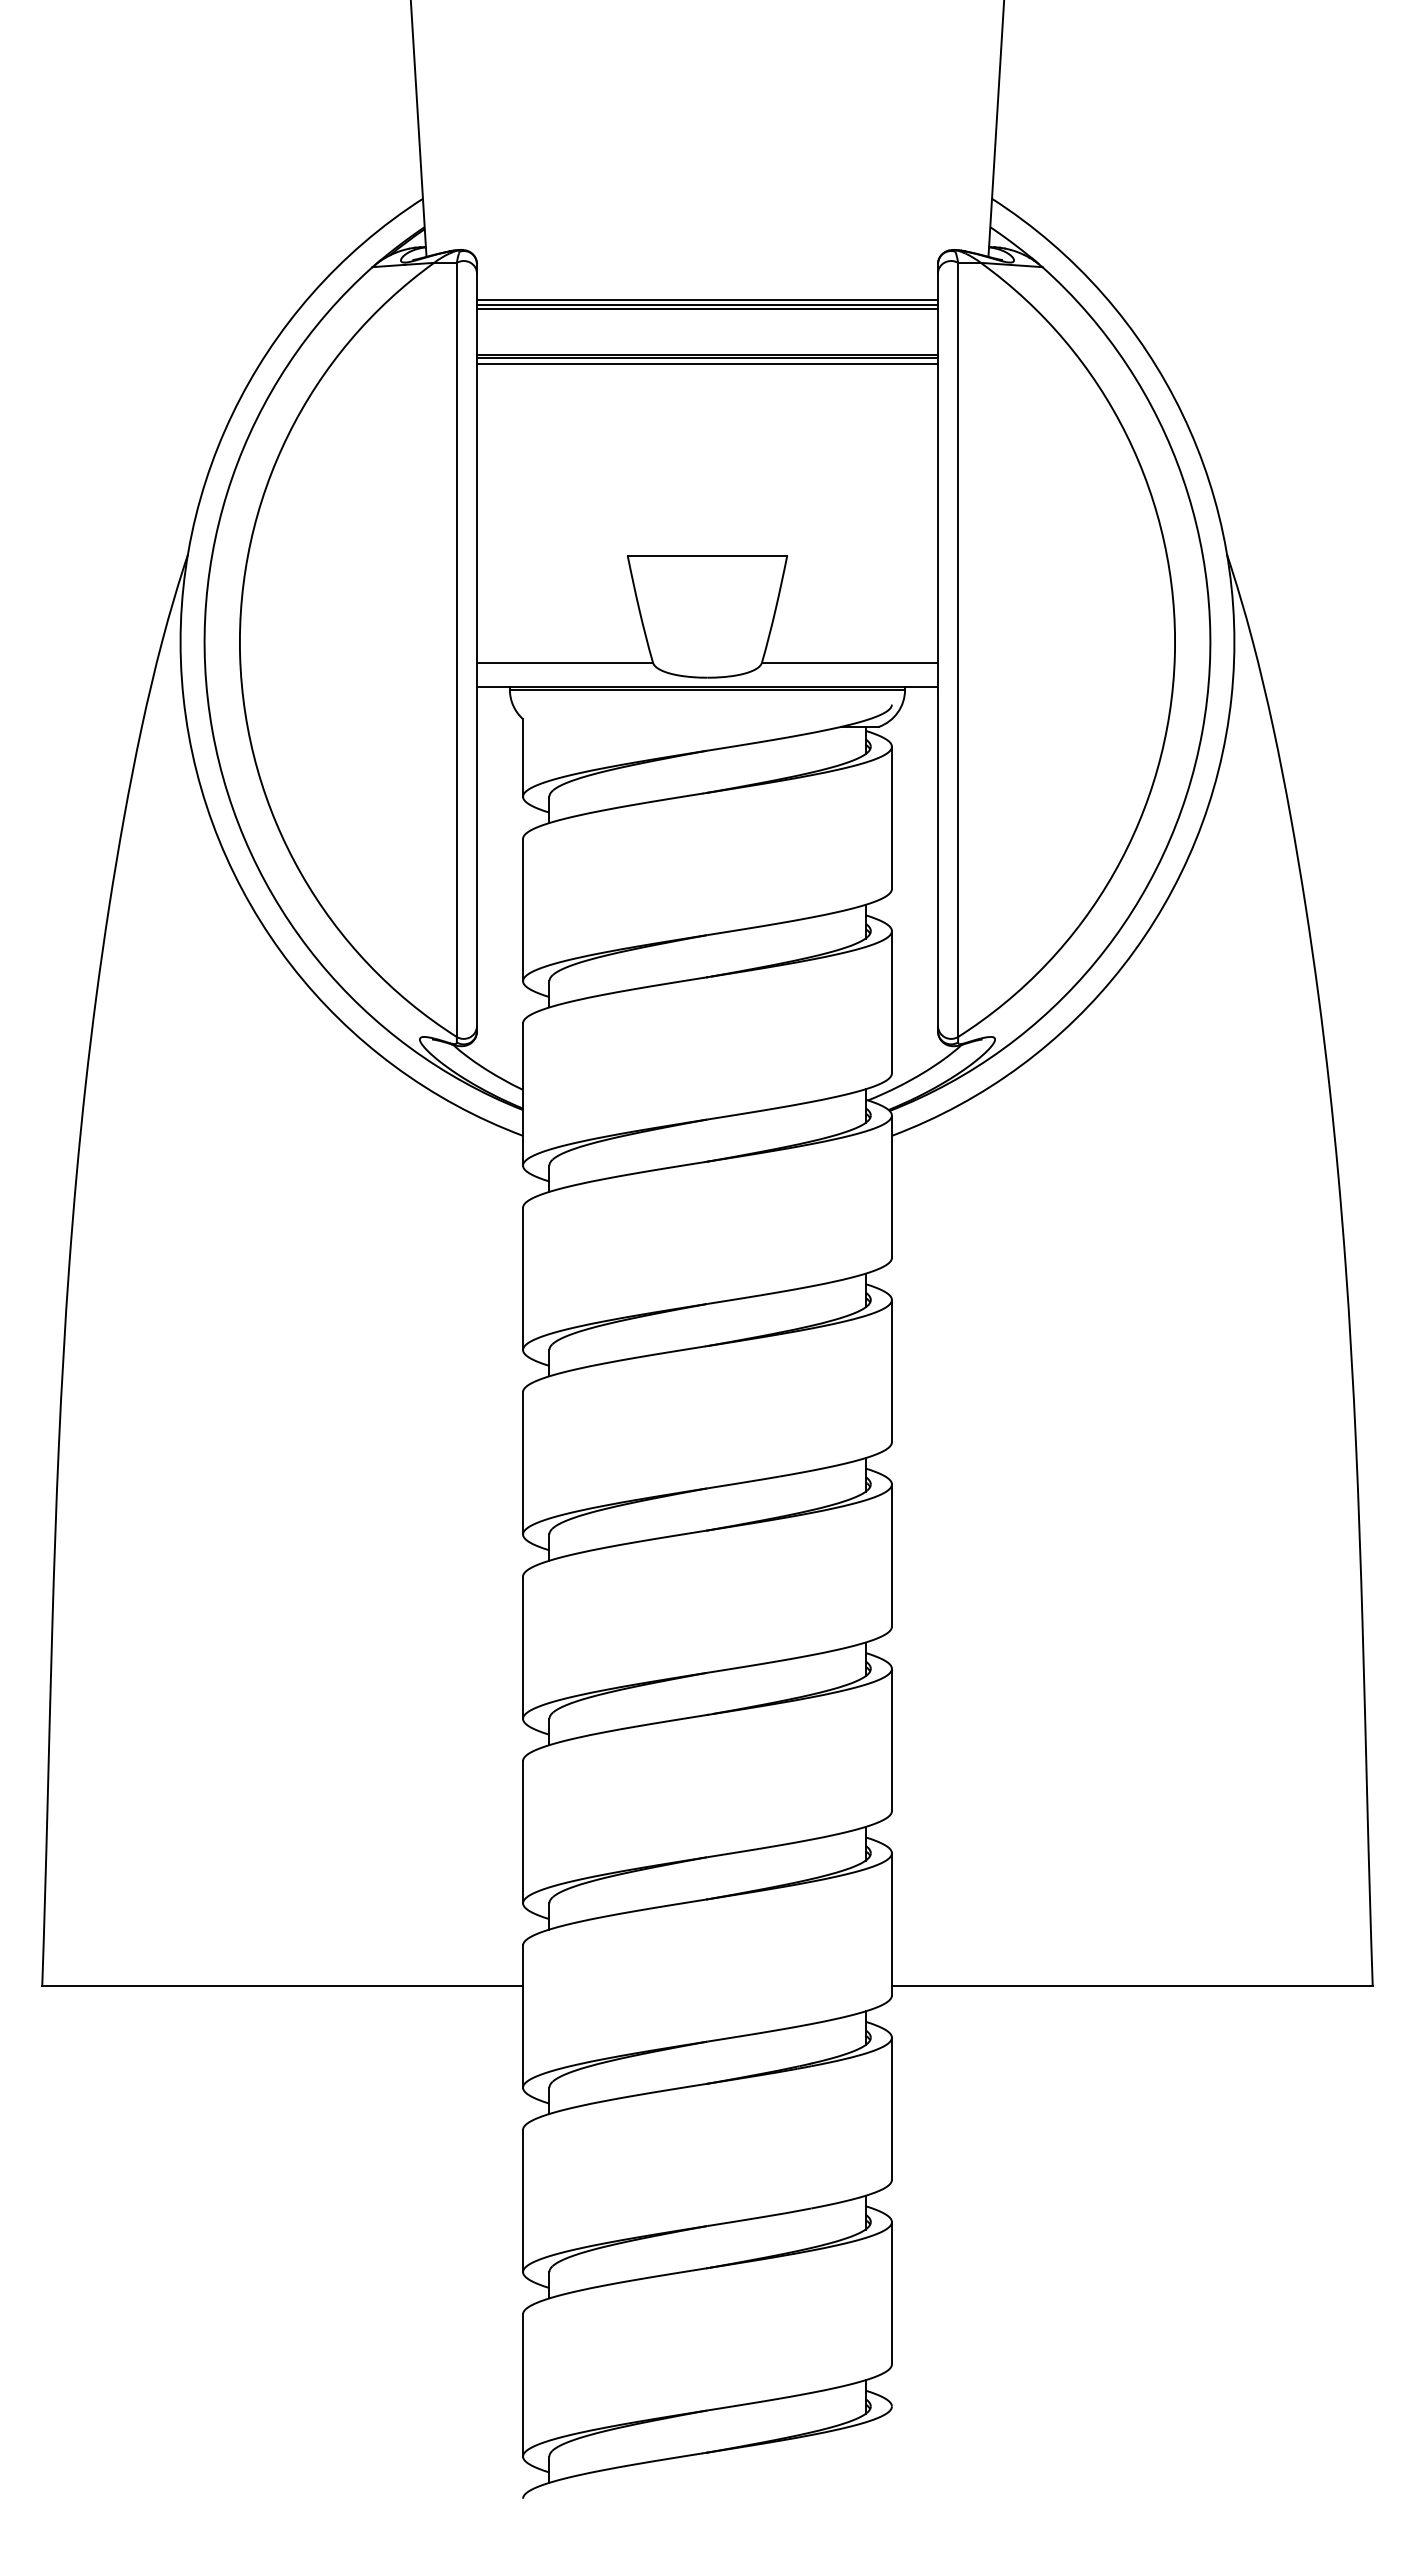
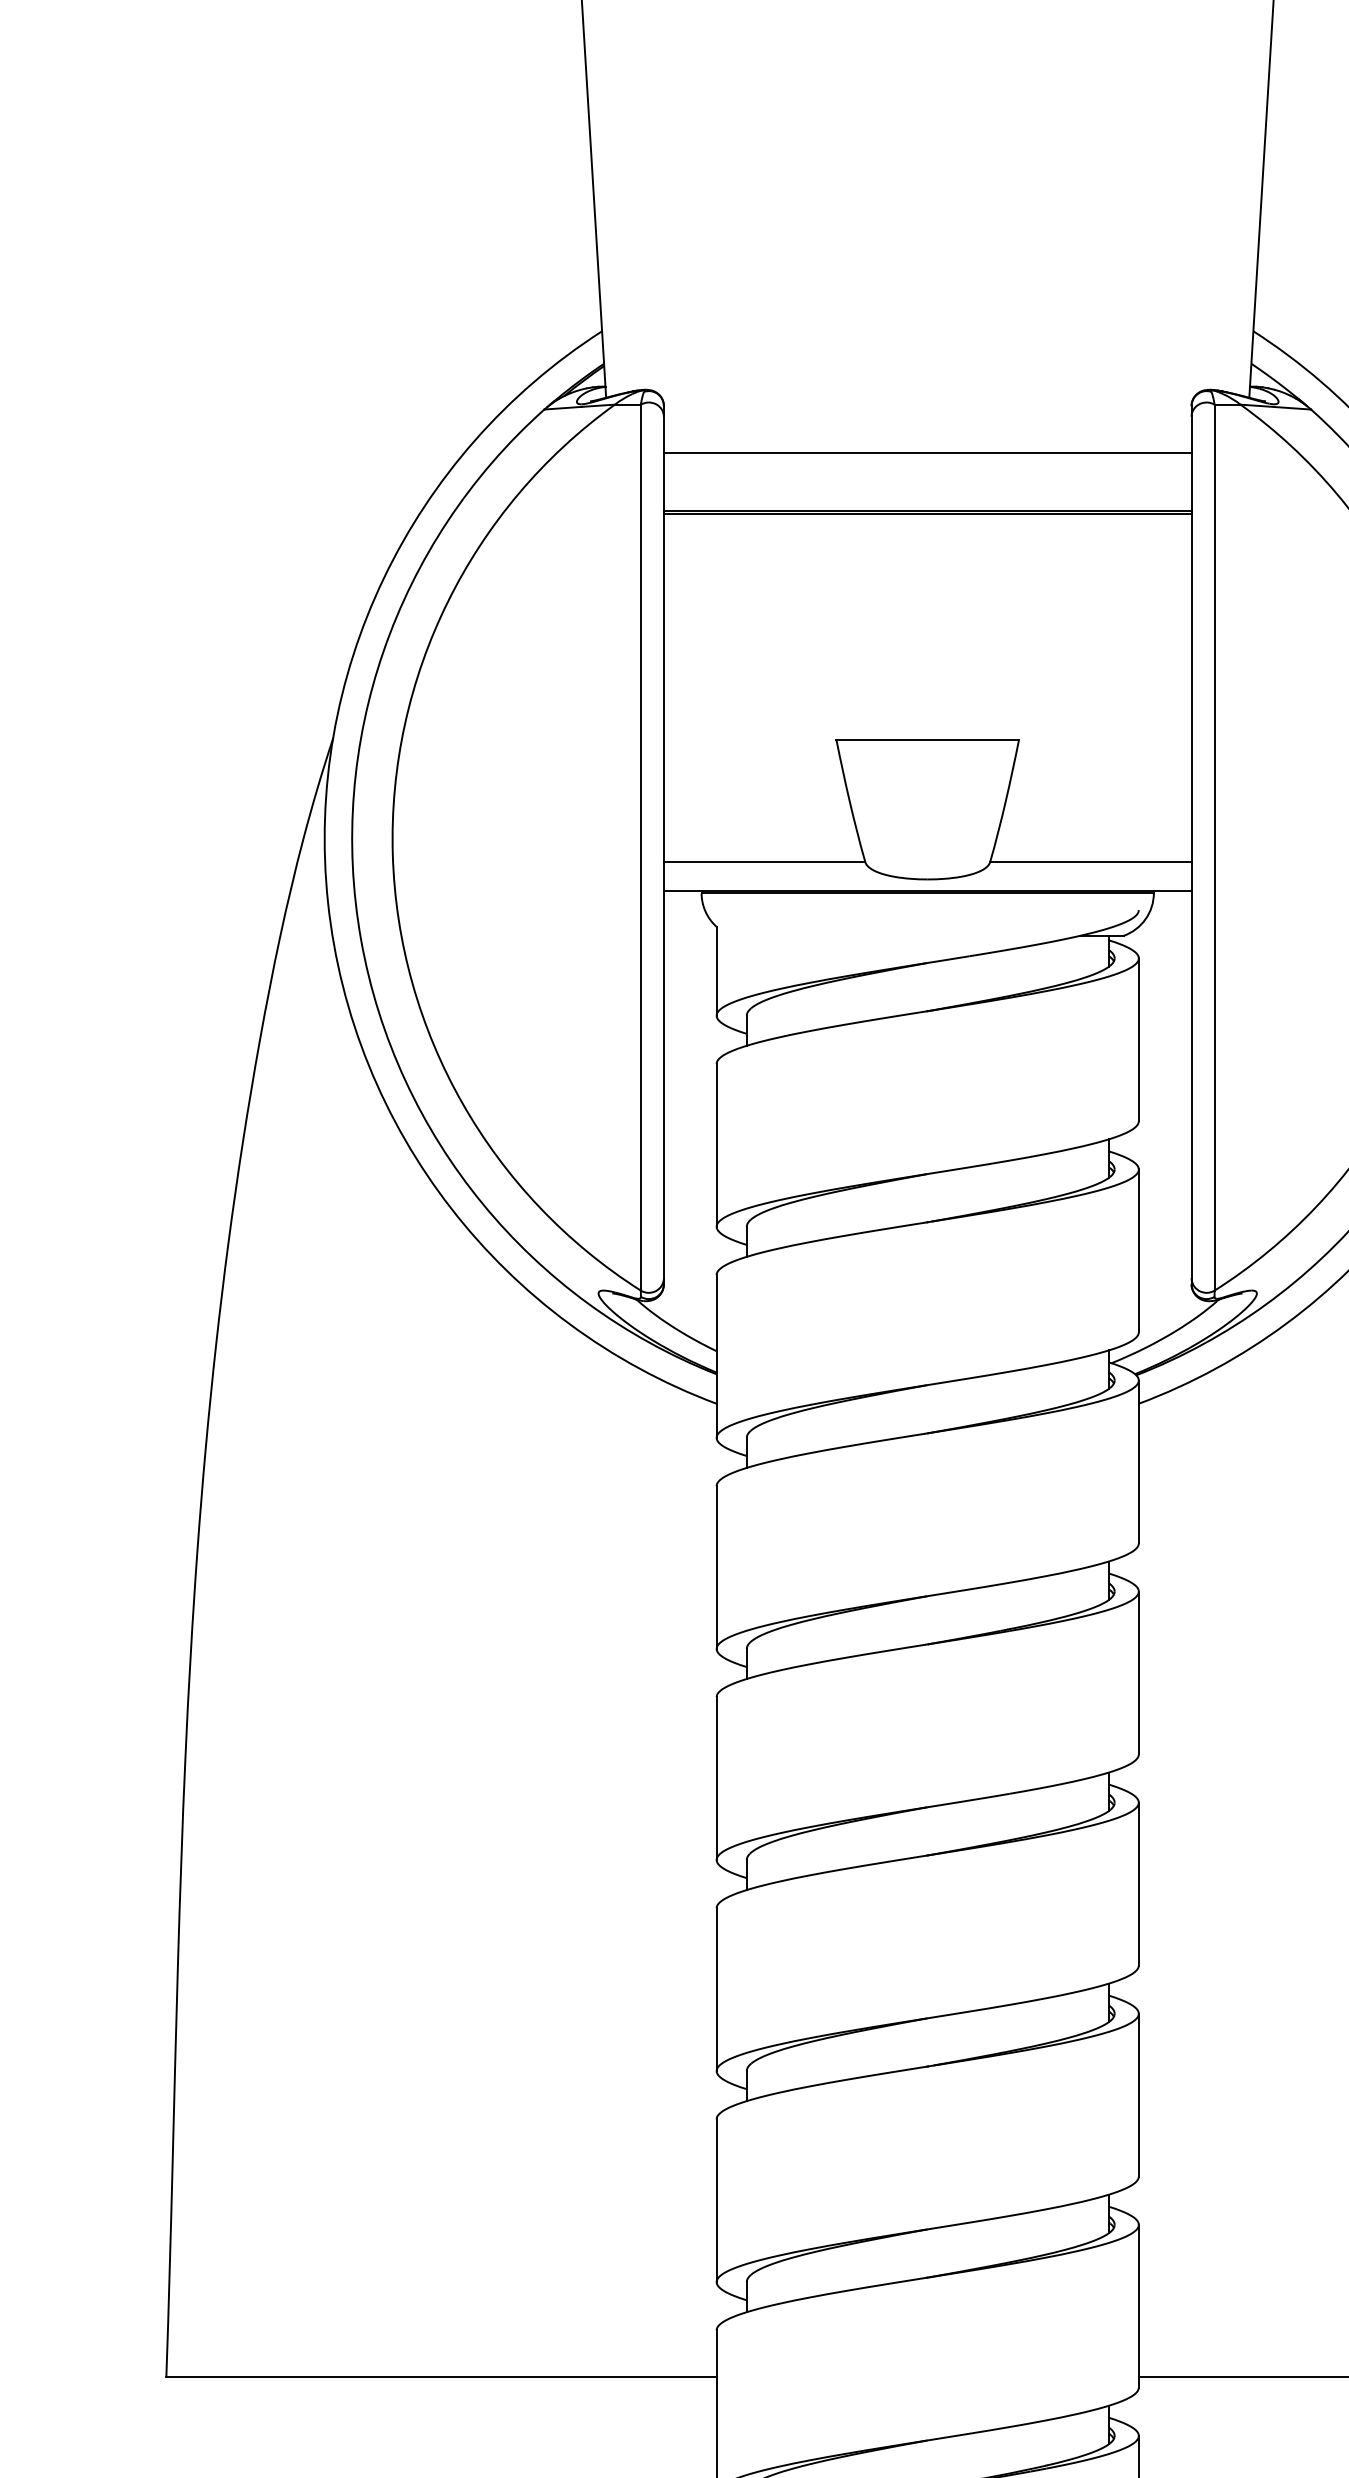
line: (707, 300) -> (927, 447), removed
line: (707, 308) -> (927, 456), removed
line: (707, 363) -> (927, 519), removed

